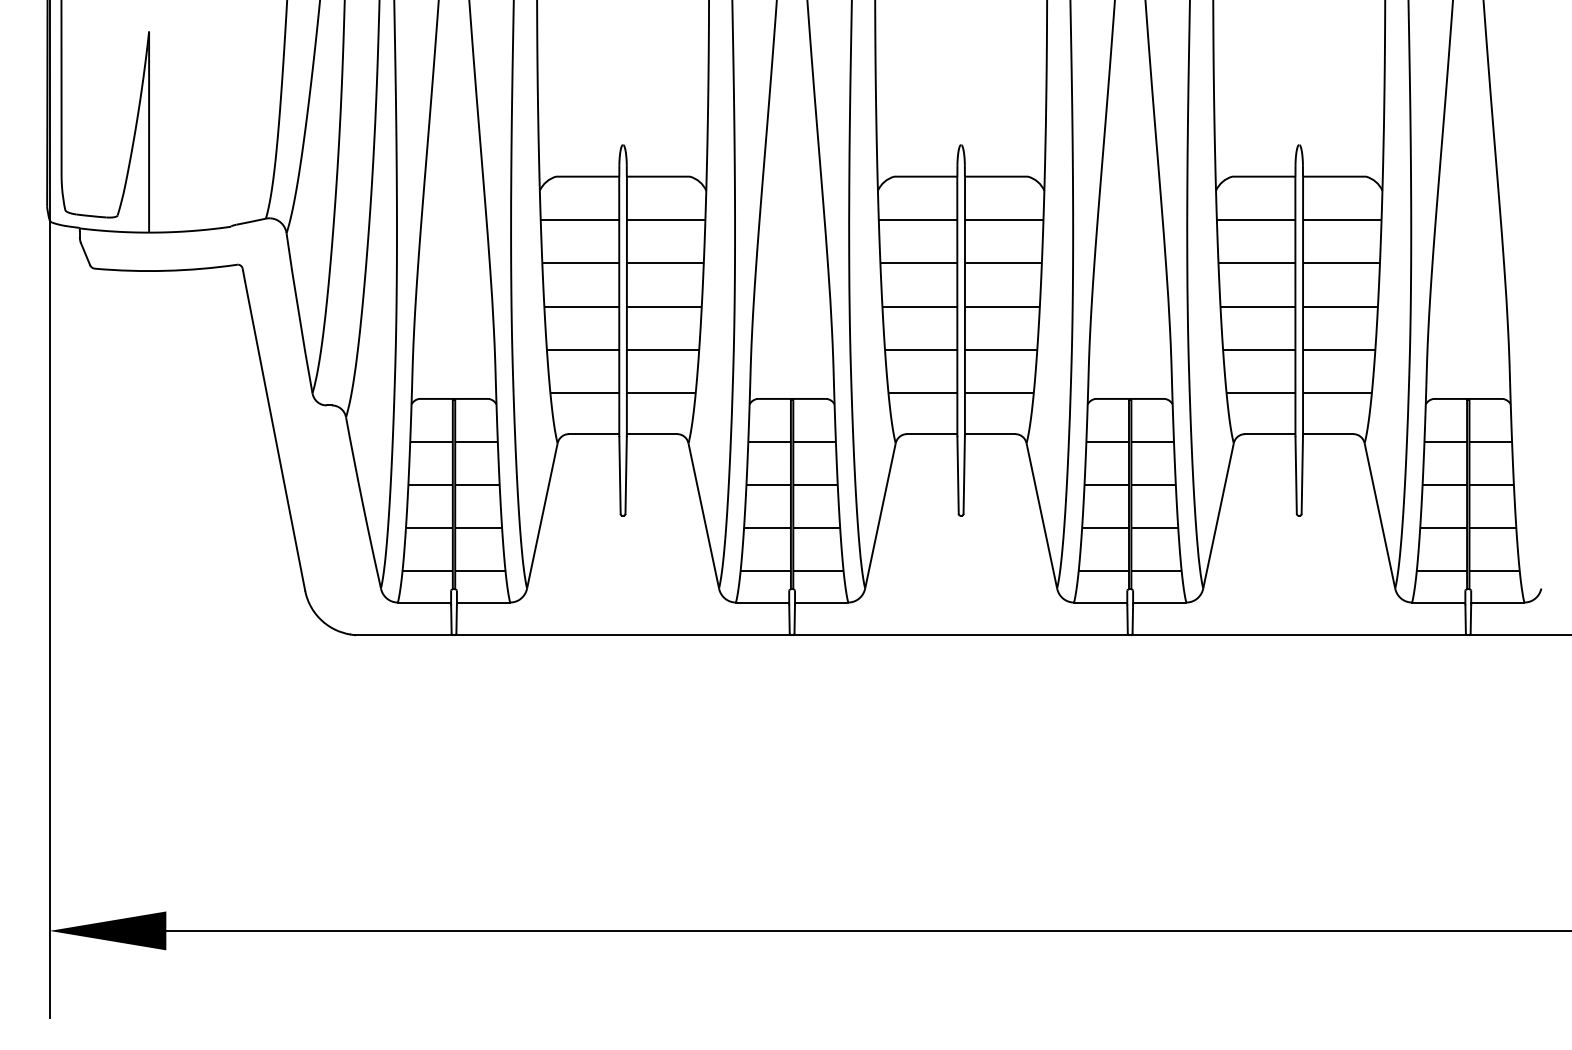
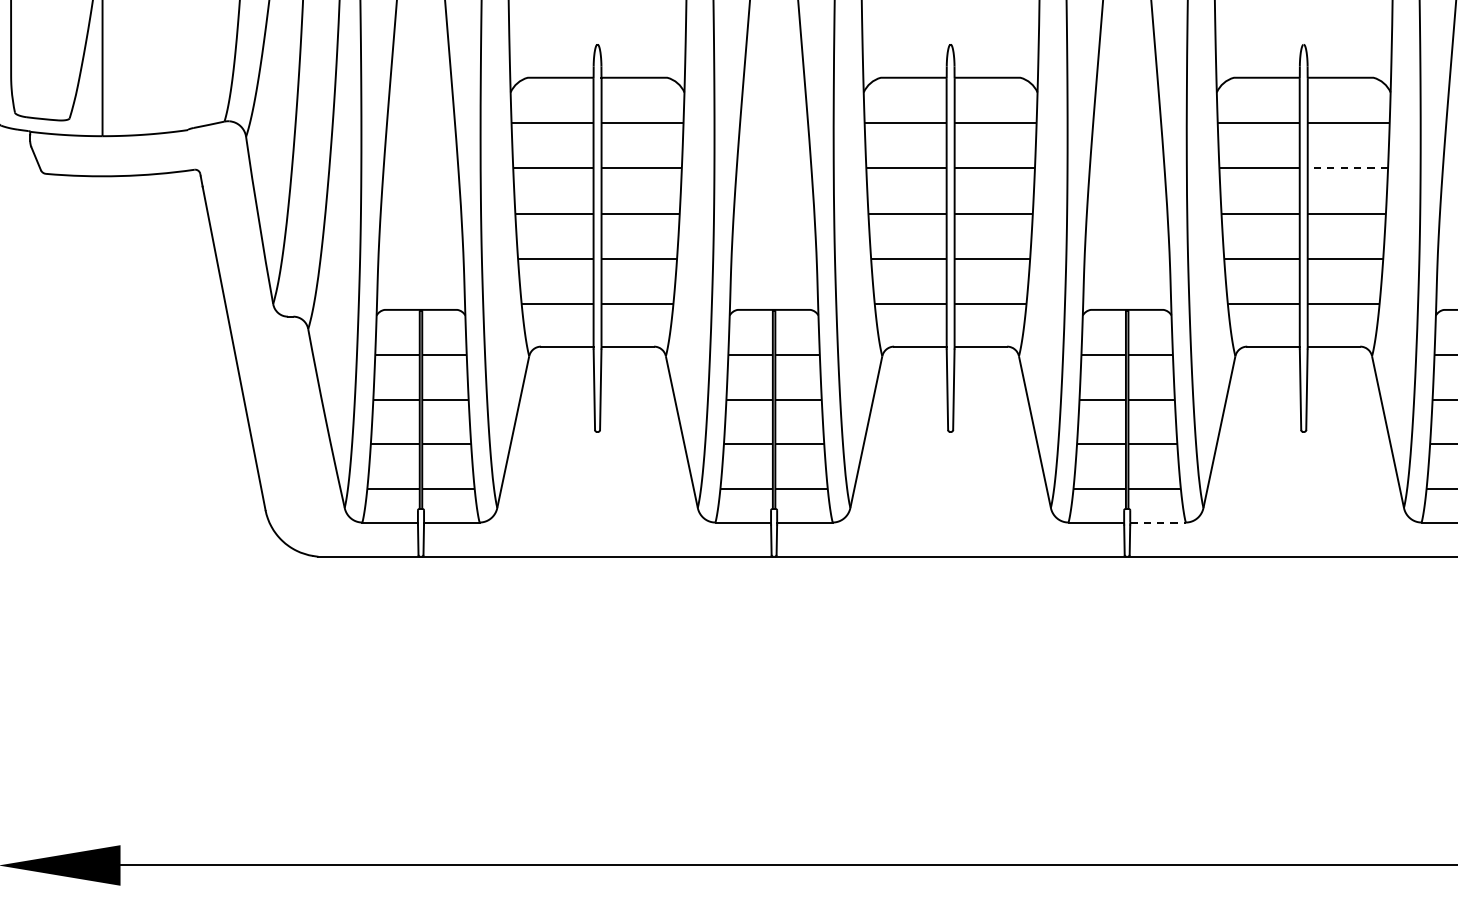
line: (1341, 263) -> (1347, 168), solid -> dashed
line: (1159, 602) -> (1157, 522), solid -> dashed

